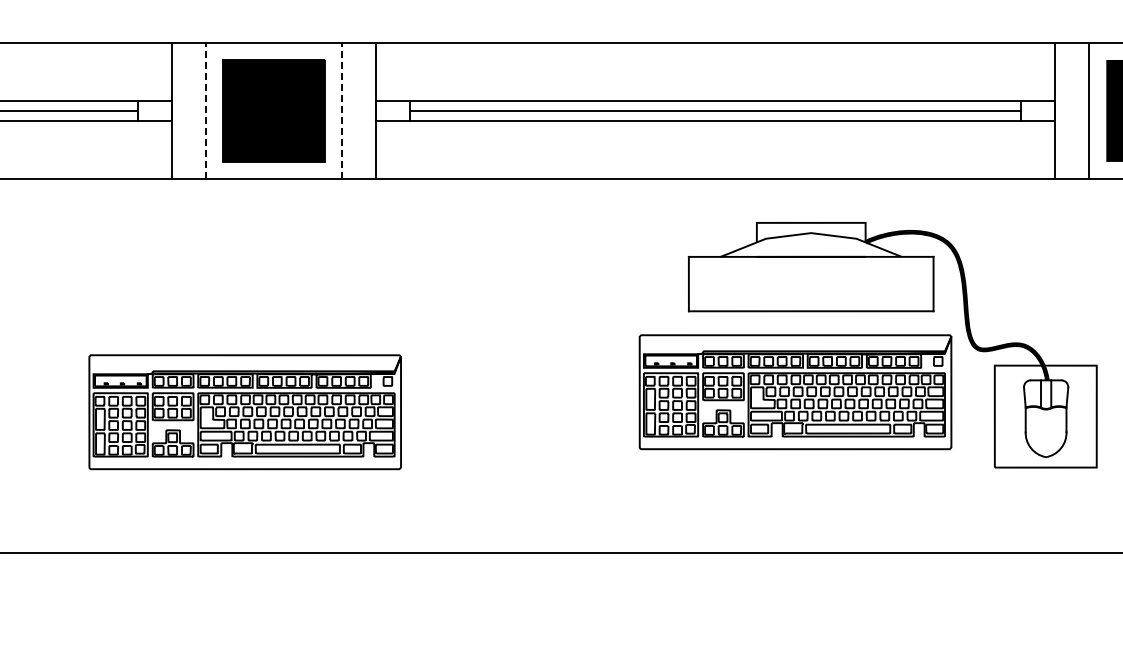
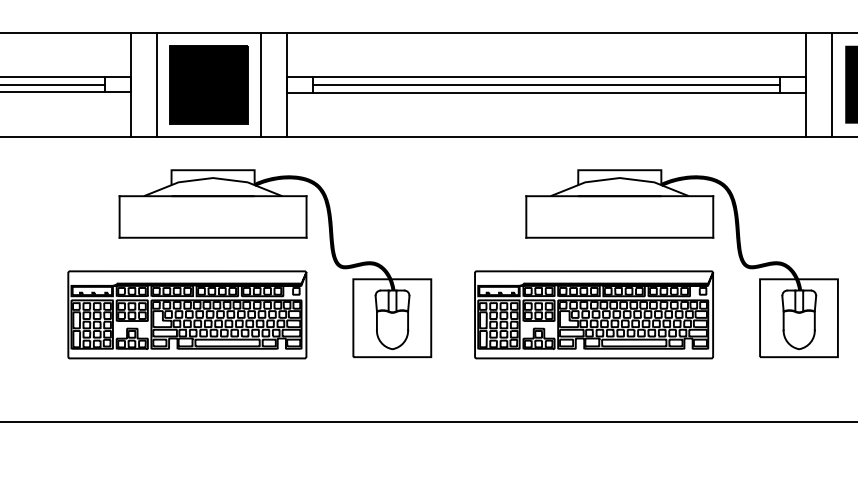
line: (205, 110) -> (157, 84), dashed -> solid
line: (341, 110) -> (260, 84), dashed -> solid
part: (360, 312) -> (275, 238), added
part: (795, 392) -> (594, 315), moved

